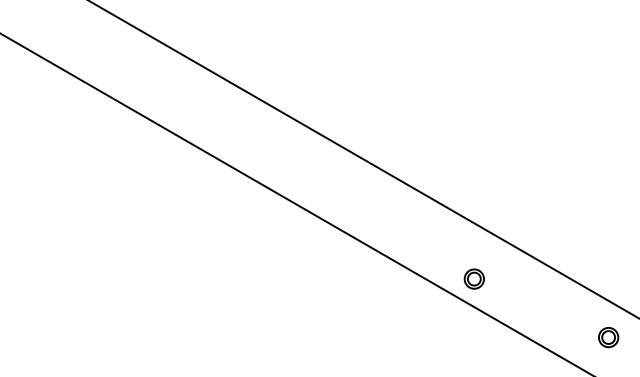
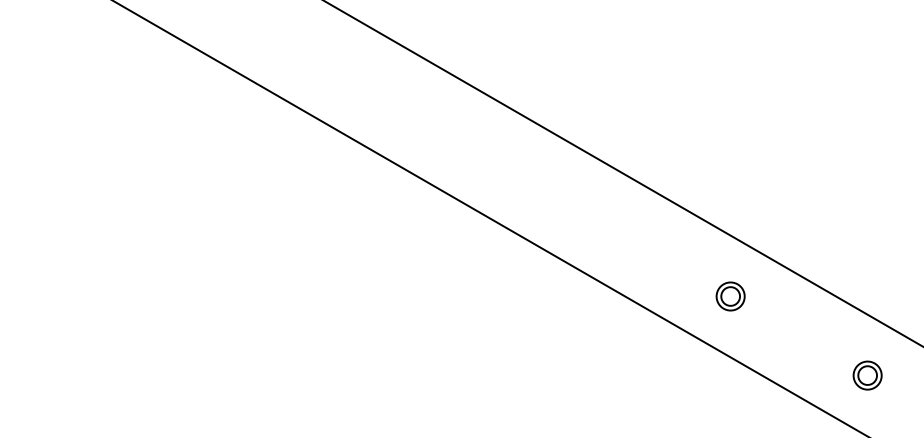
part: (473, 278) -> (729, 295), moved
part: (608, 337) -> (867, 375), moved

